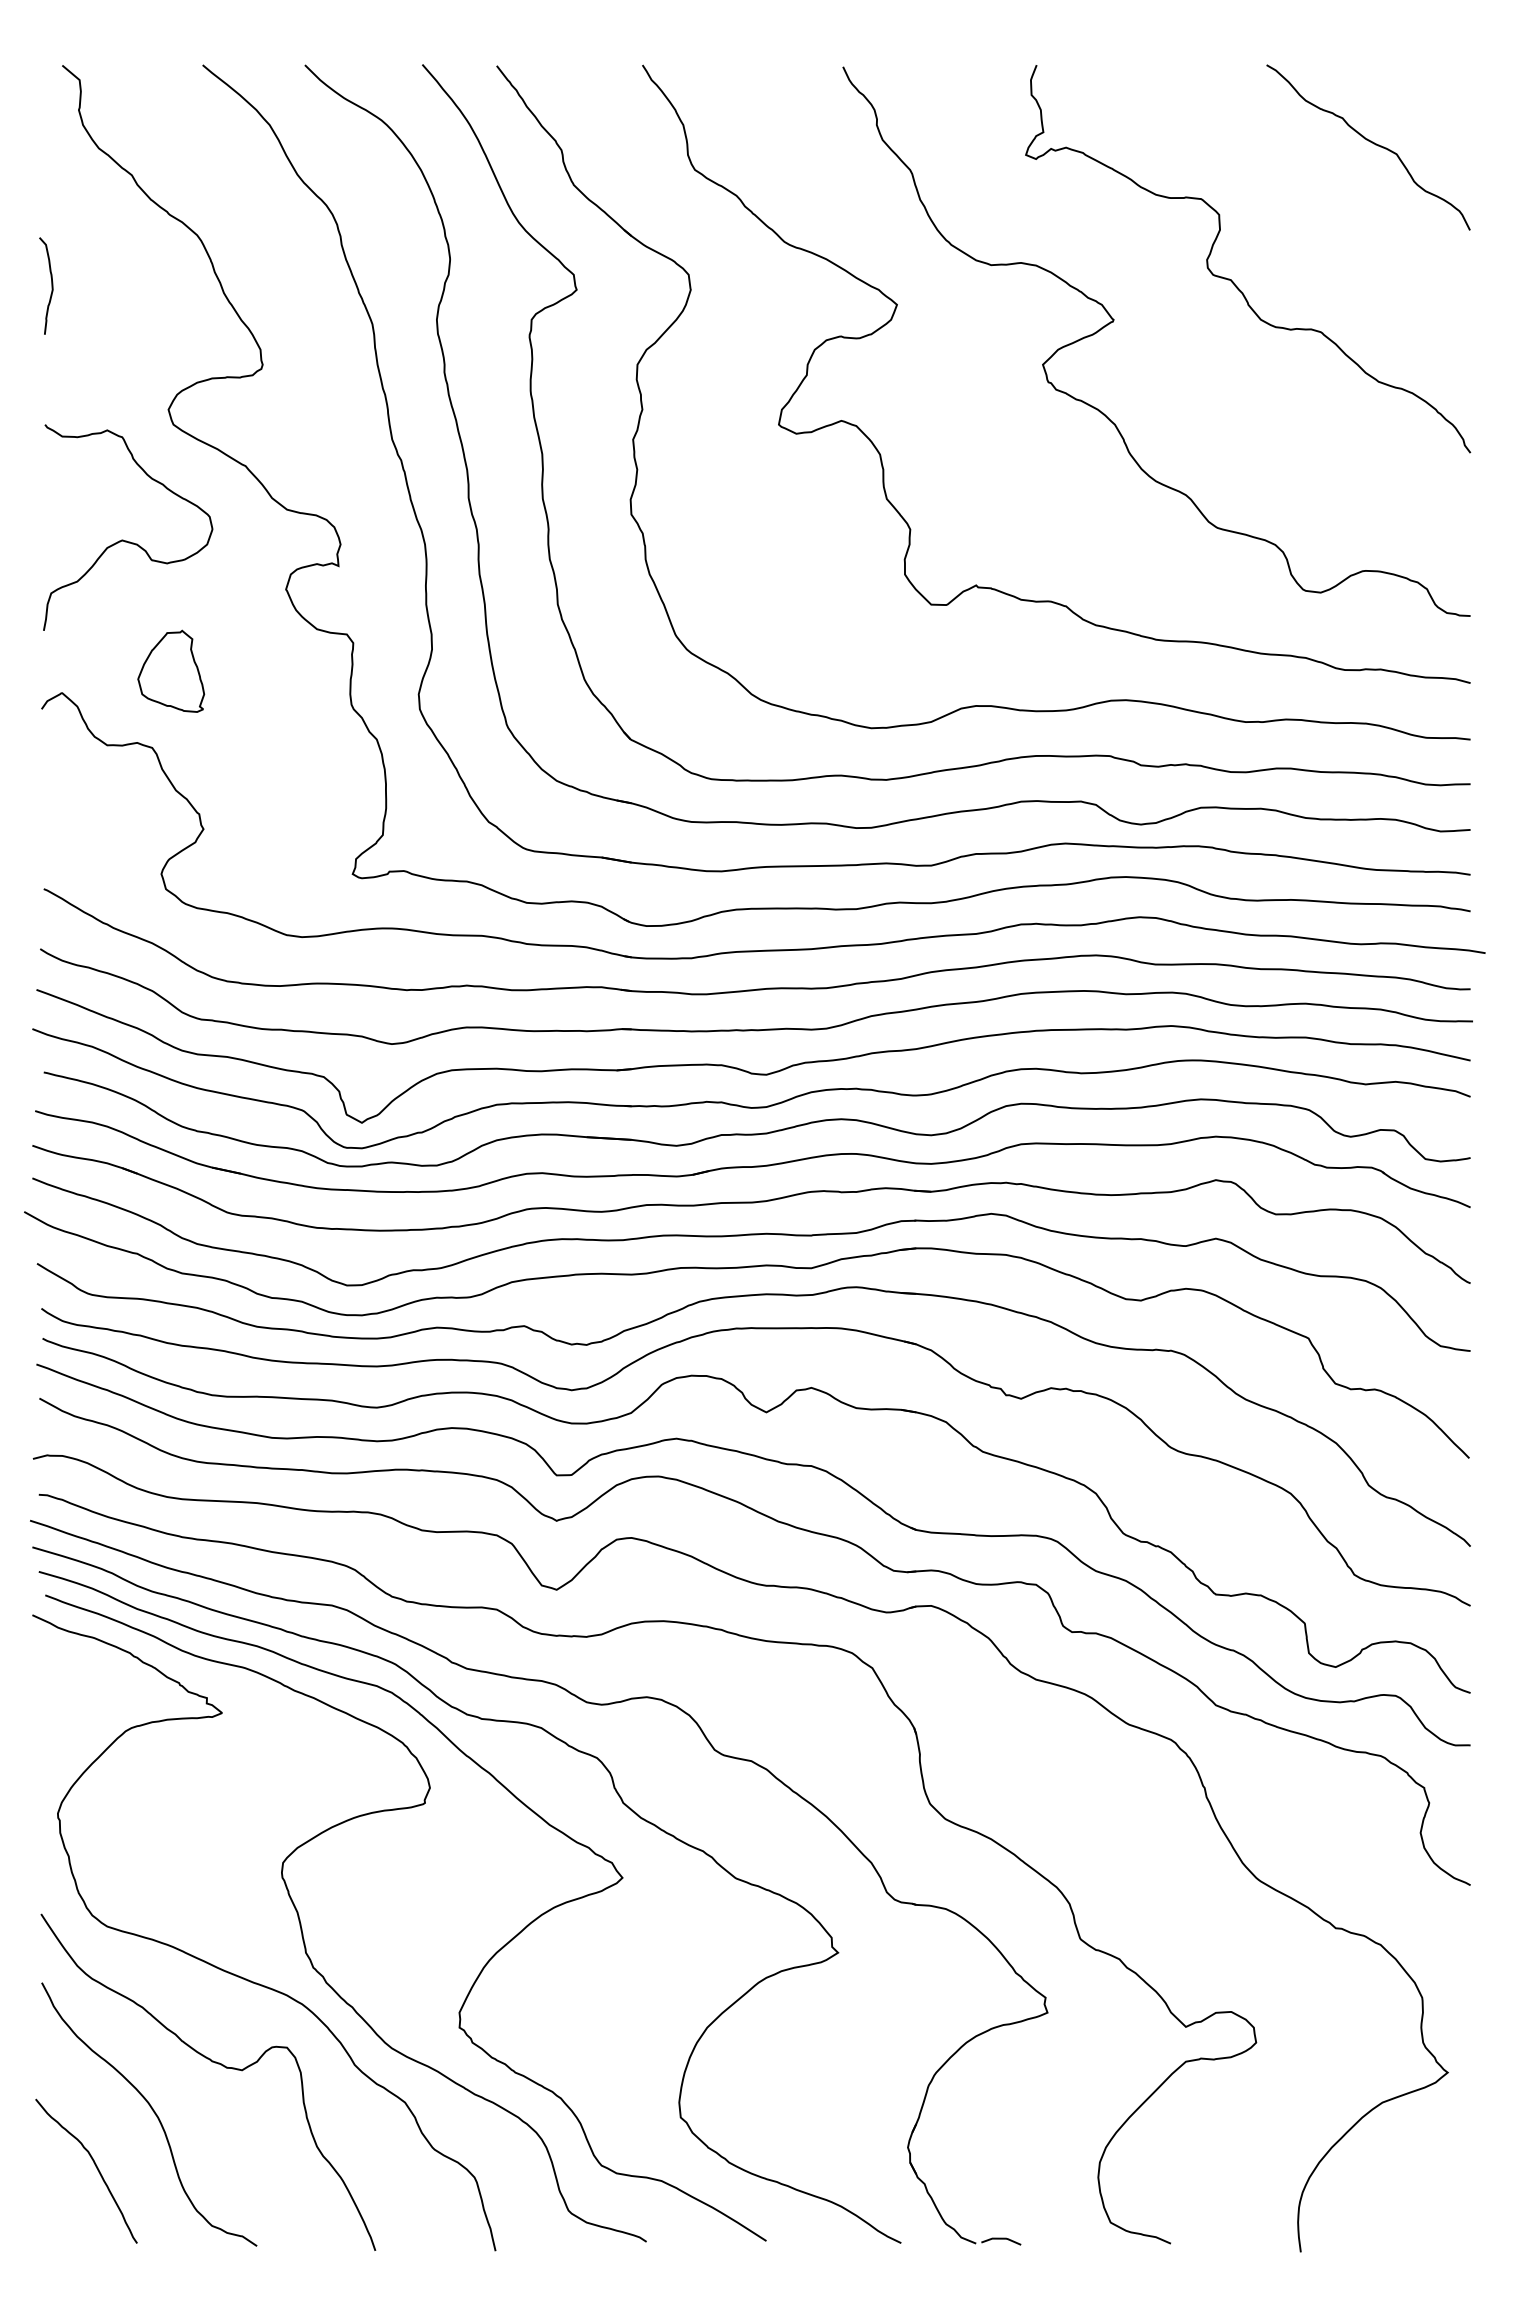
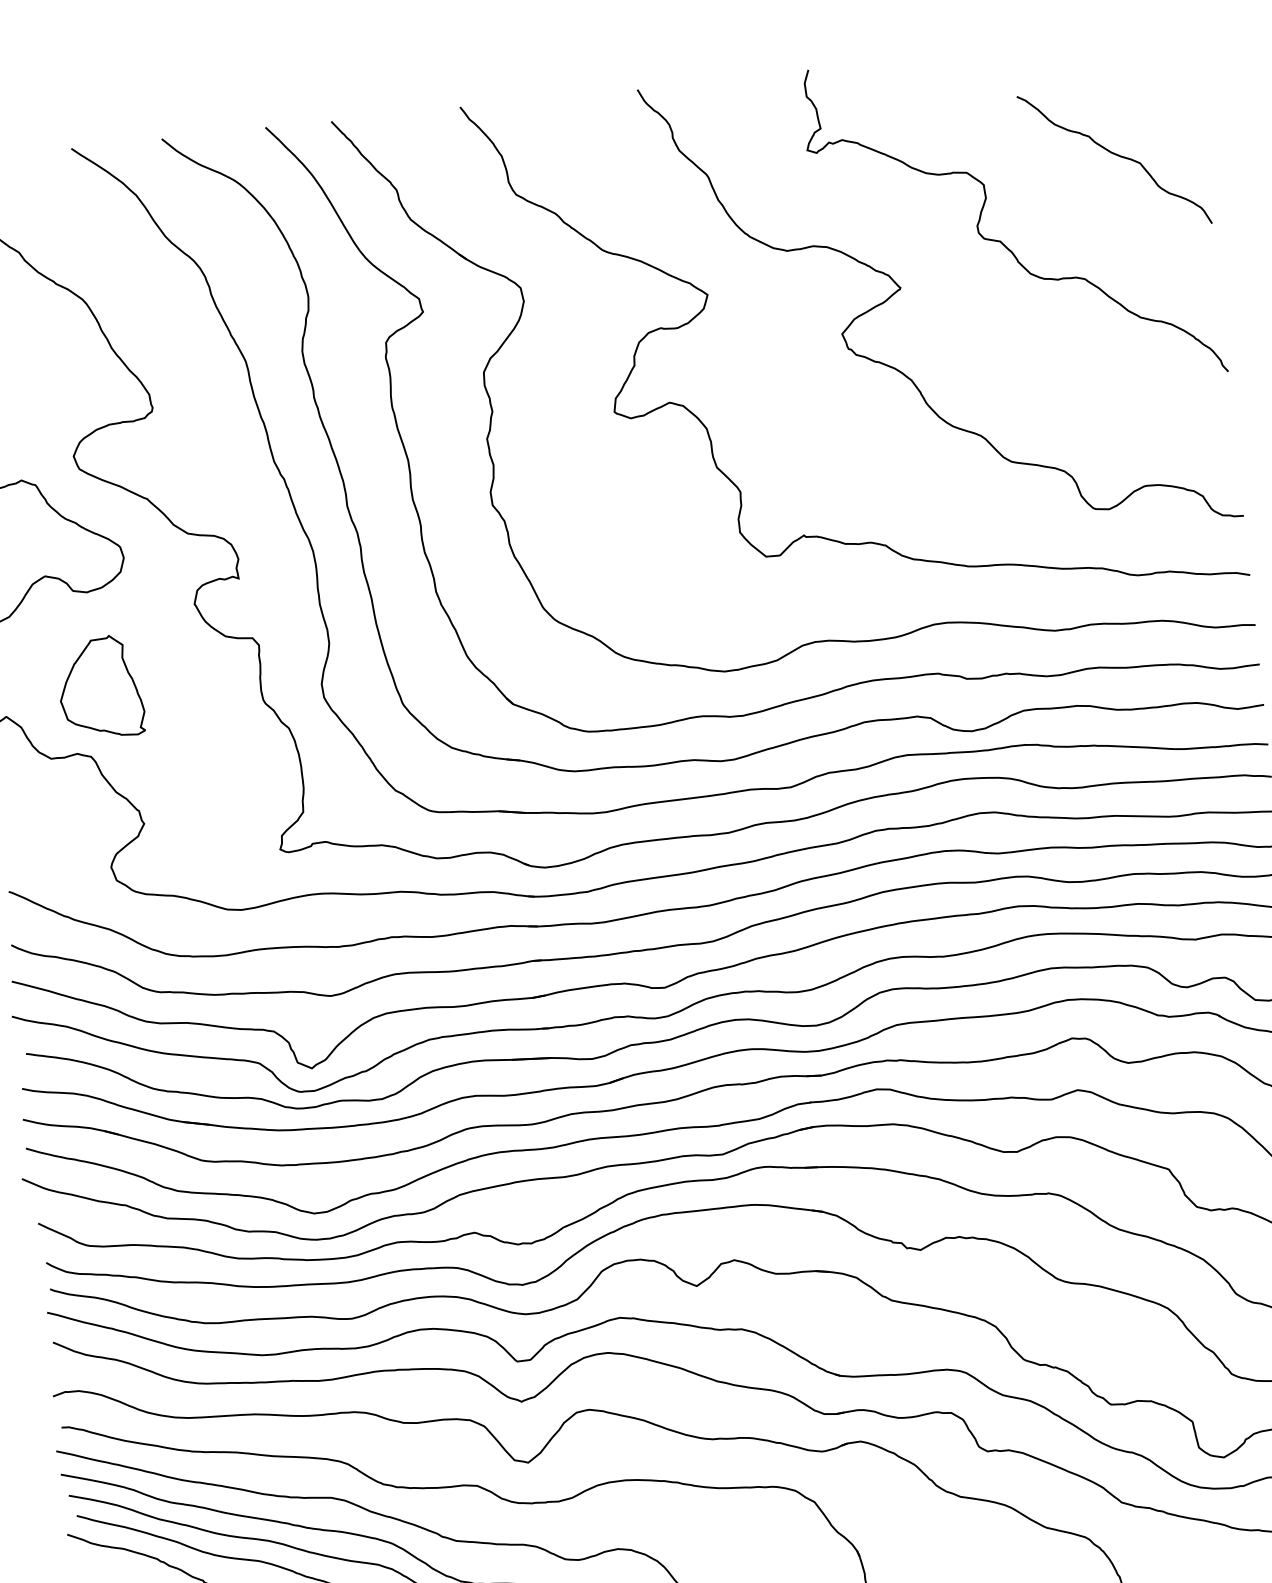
curve: (1370, 142) -> (1115, 155), moved
part: (171, 670) -> (100, 686), size x1.4

